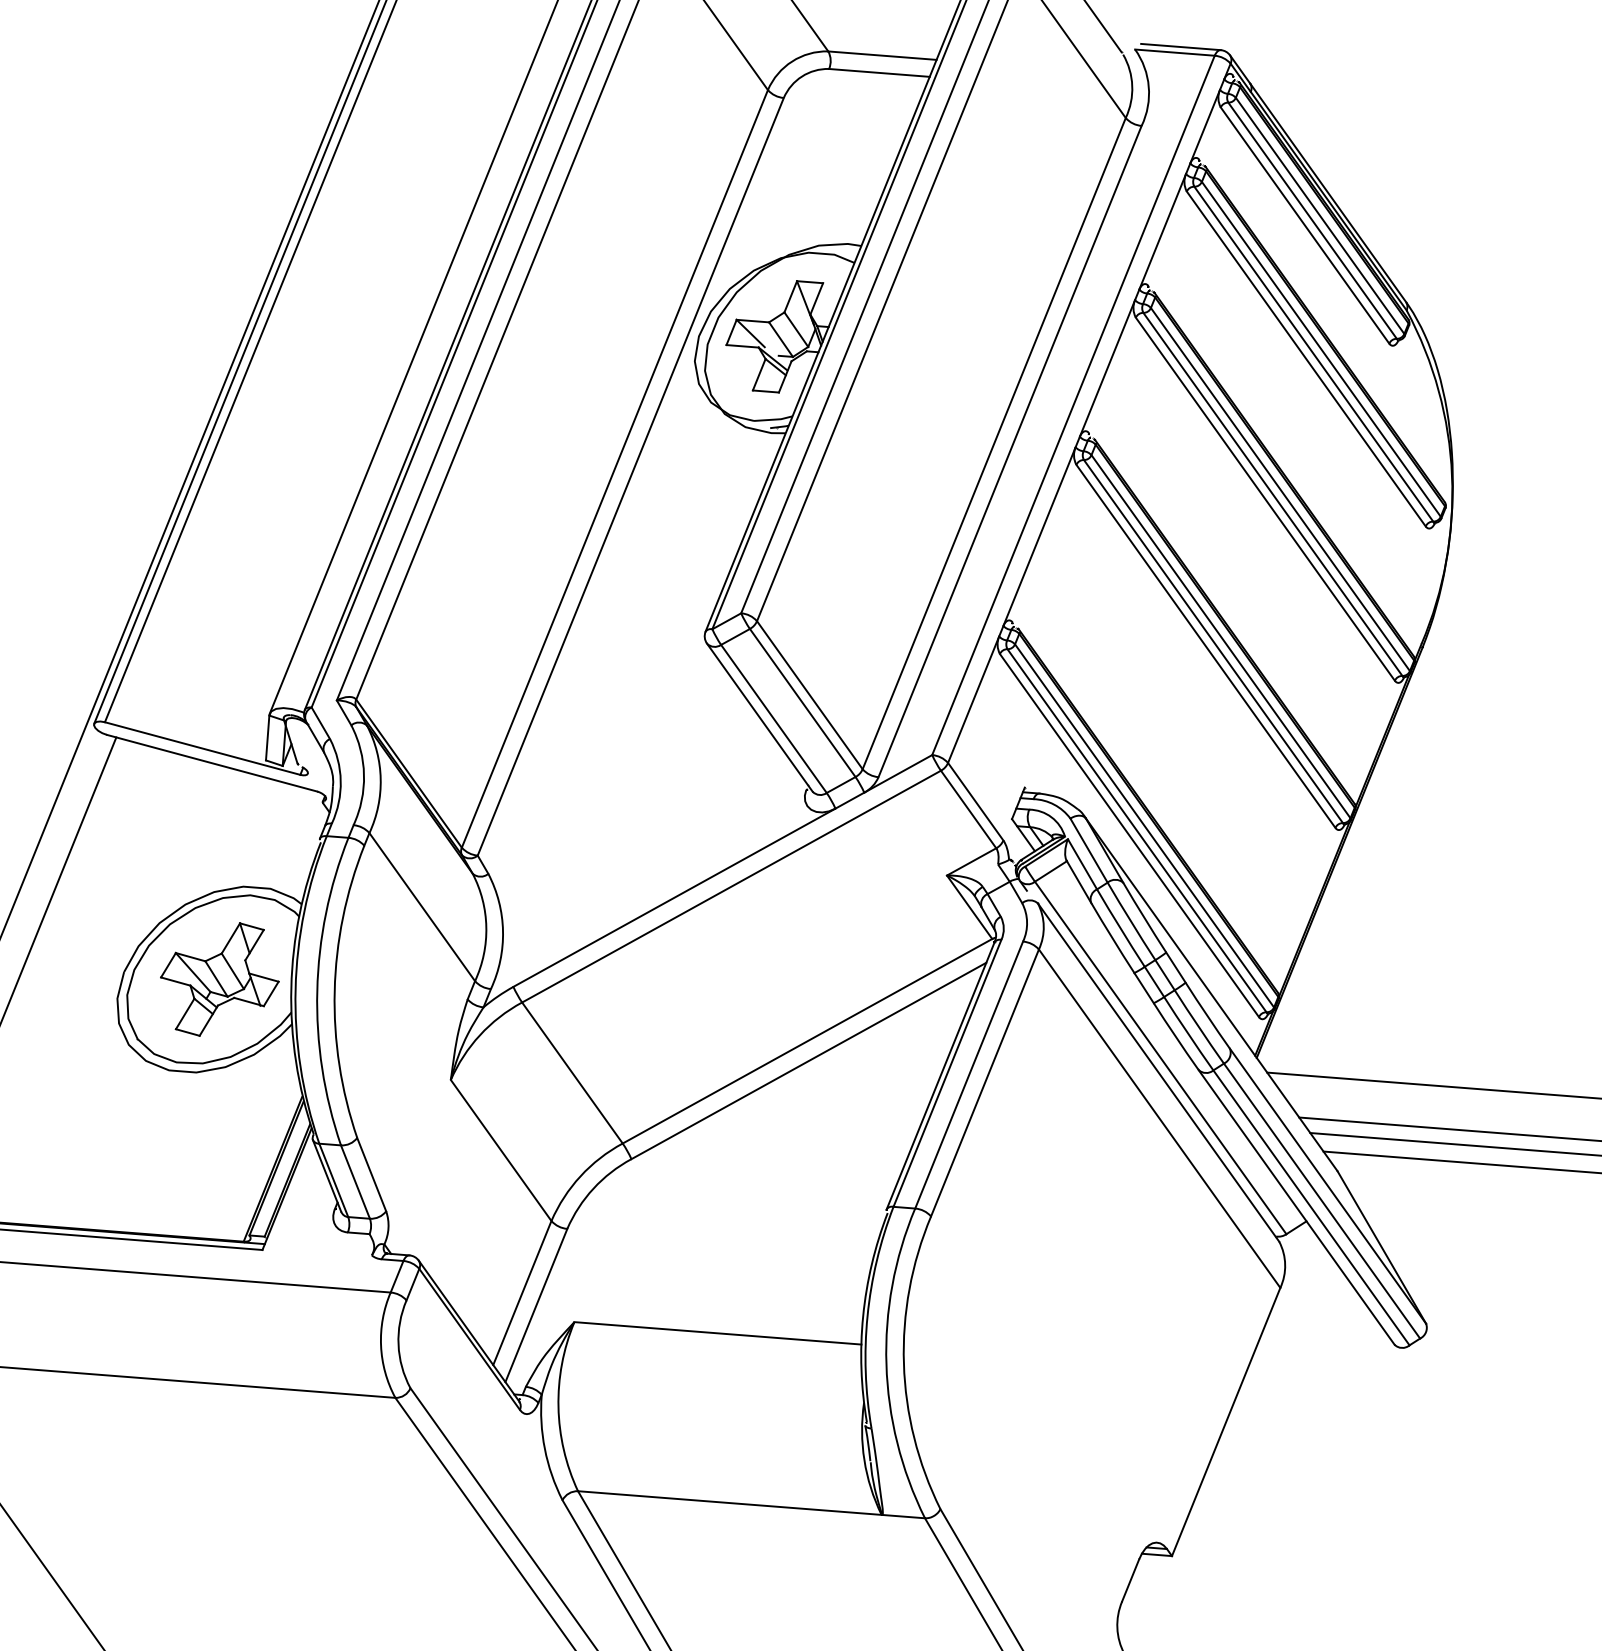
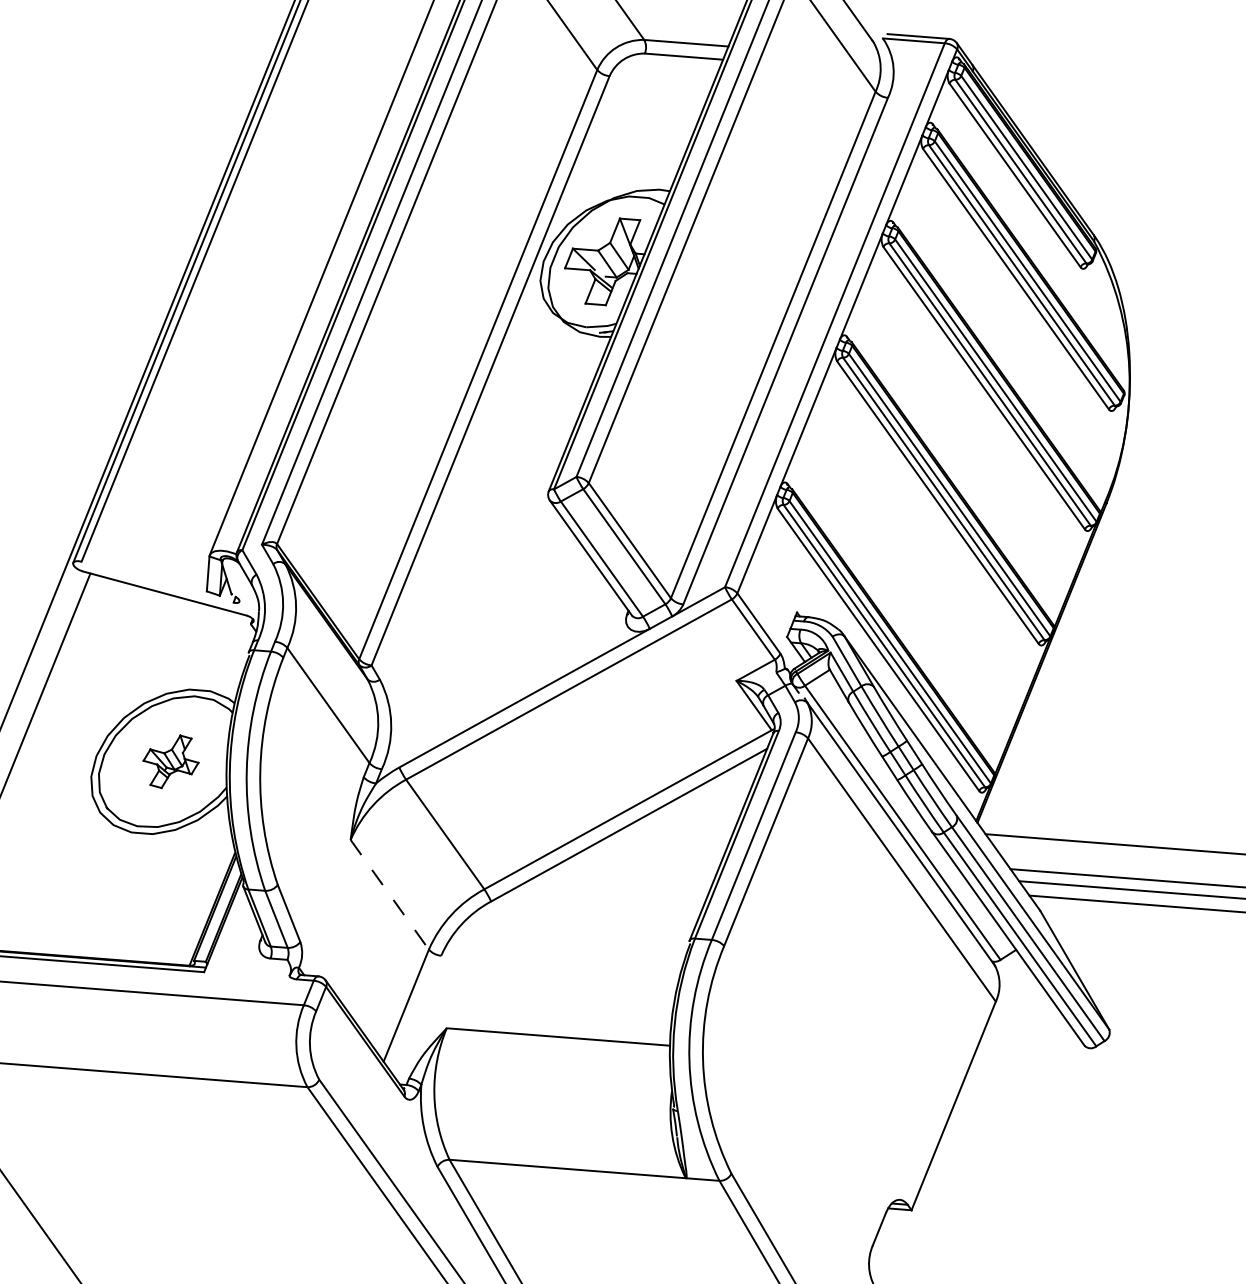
line: (202, 748) -> (157, 582), removed
part: (219, 979) -> (170, 761), size x0.6
line: (501, 1150) -> (390, 894), solid -> dashed
line: (536, 1305) -> (417, 1015), removed

